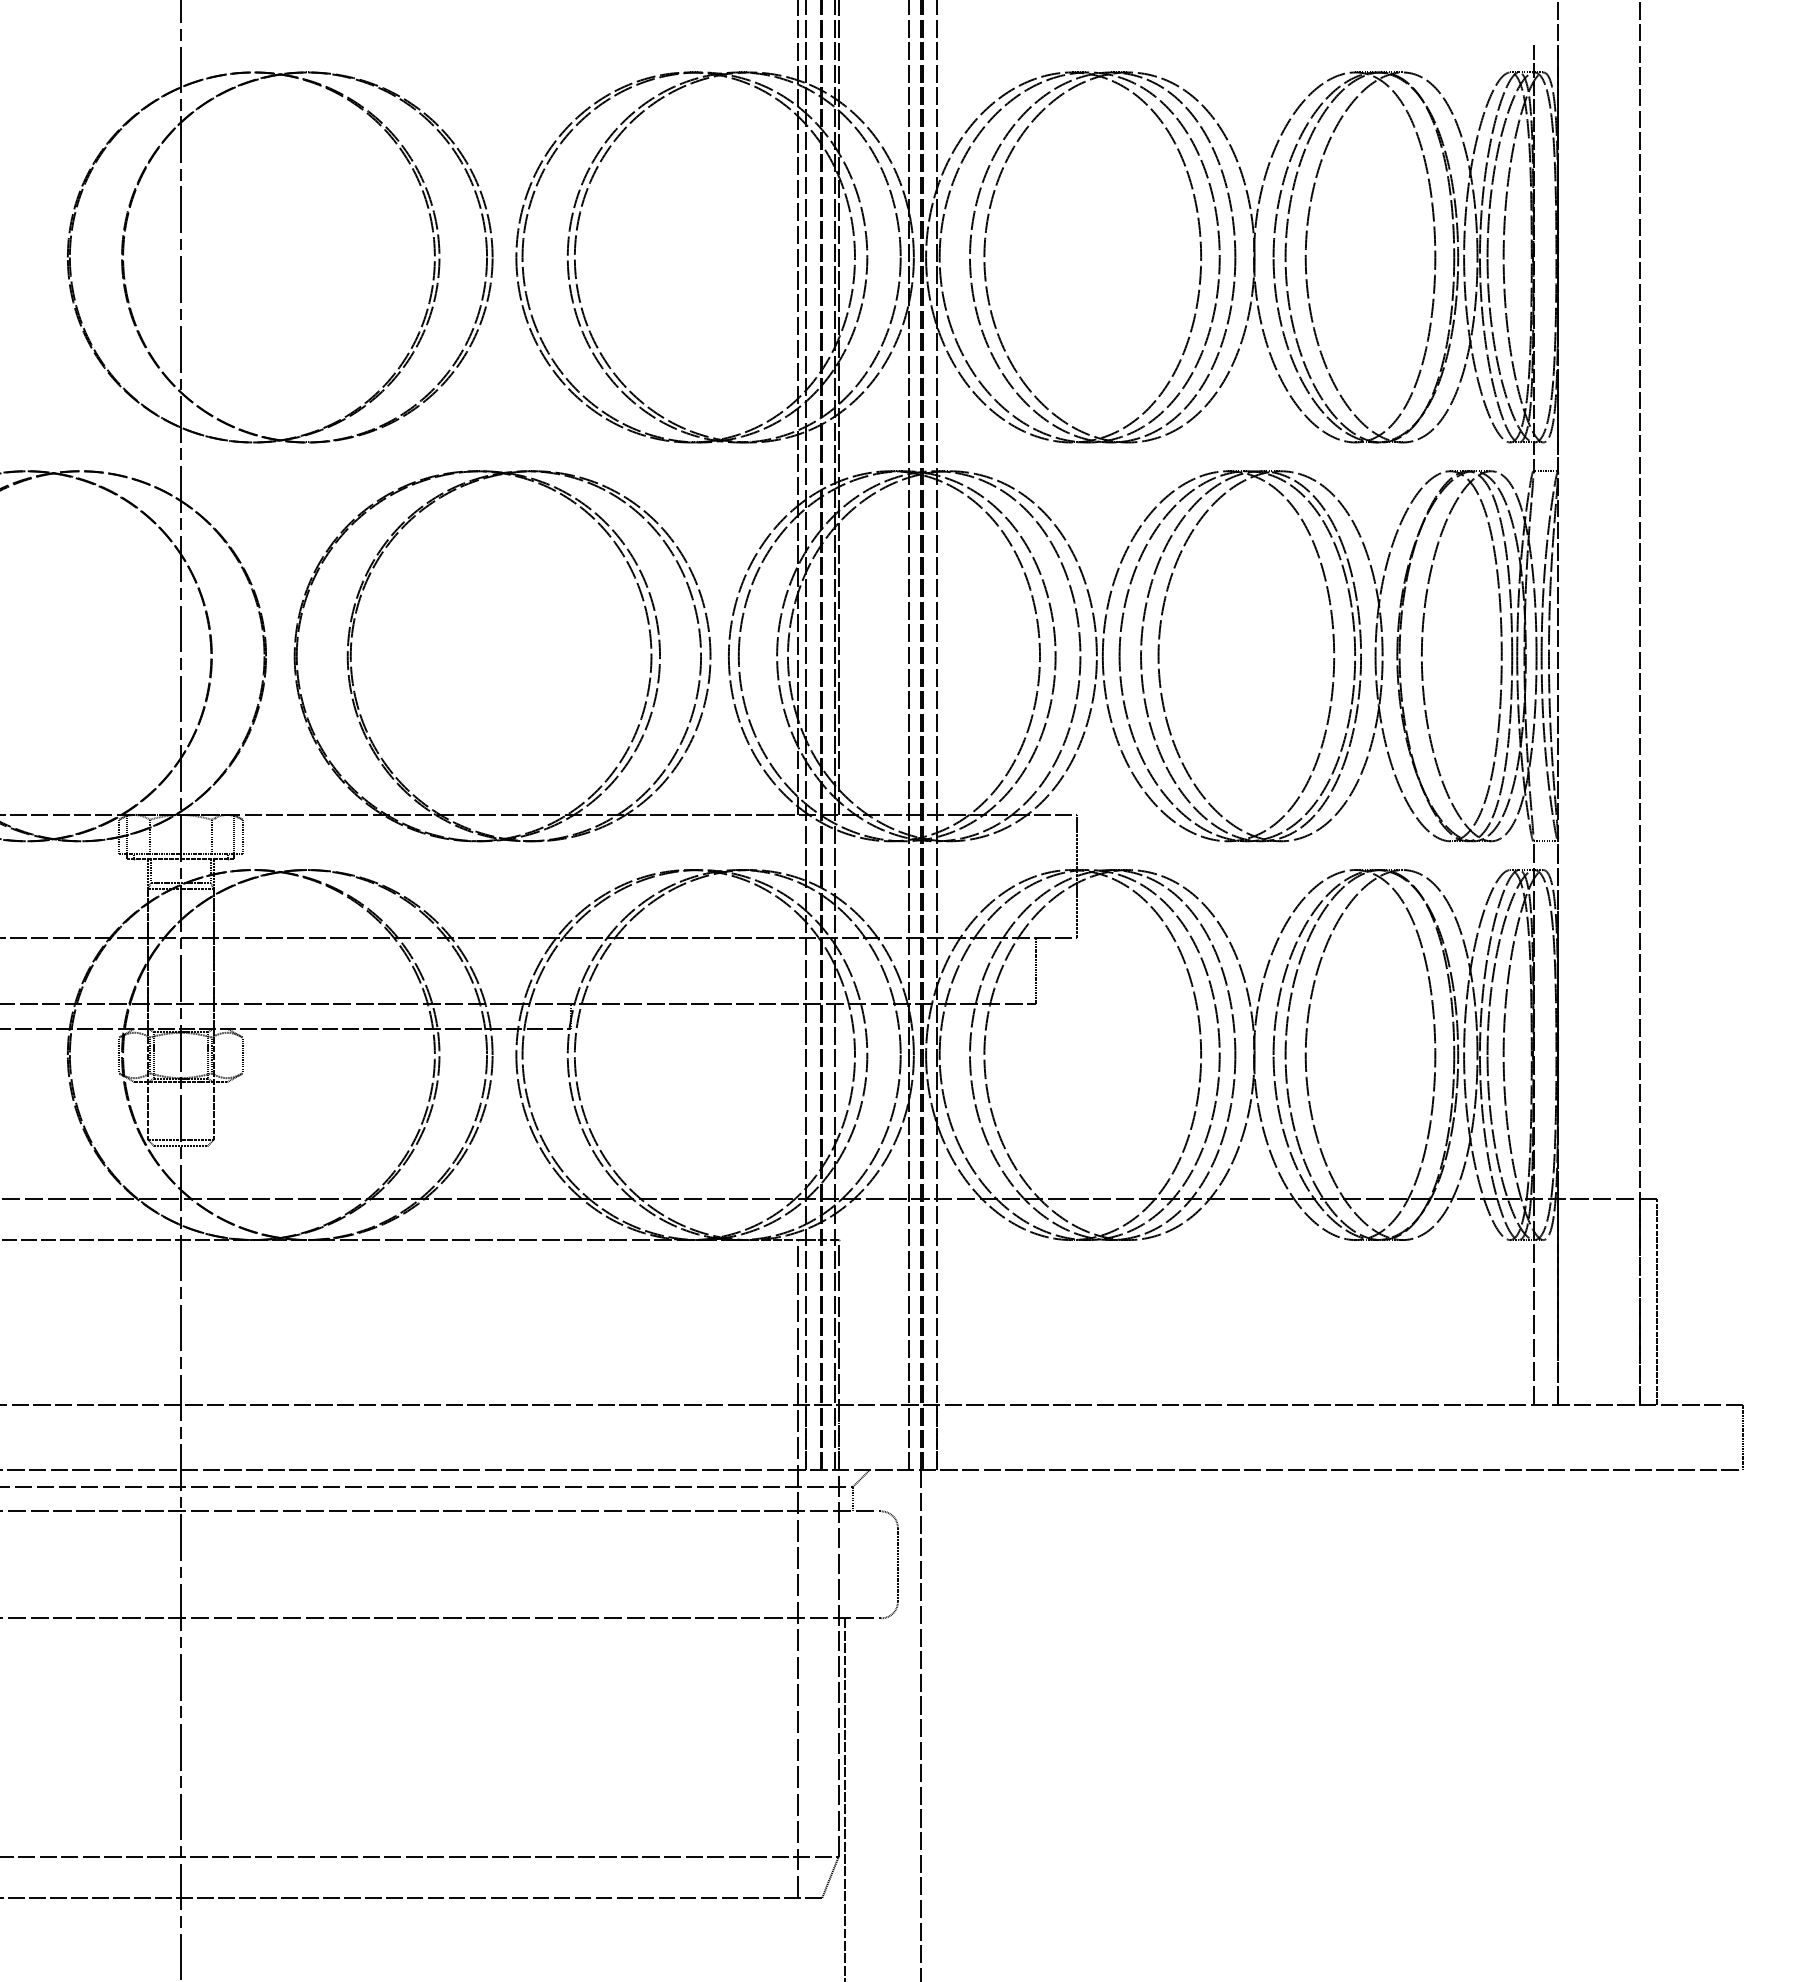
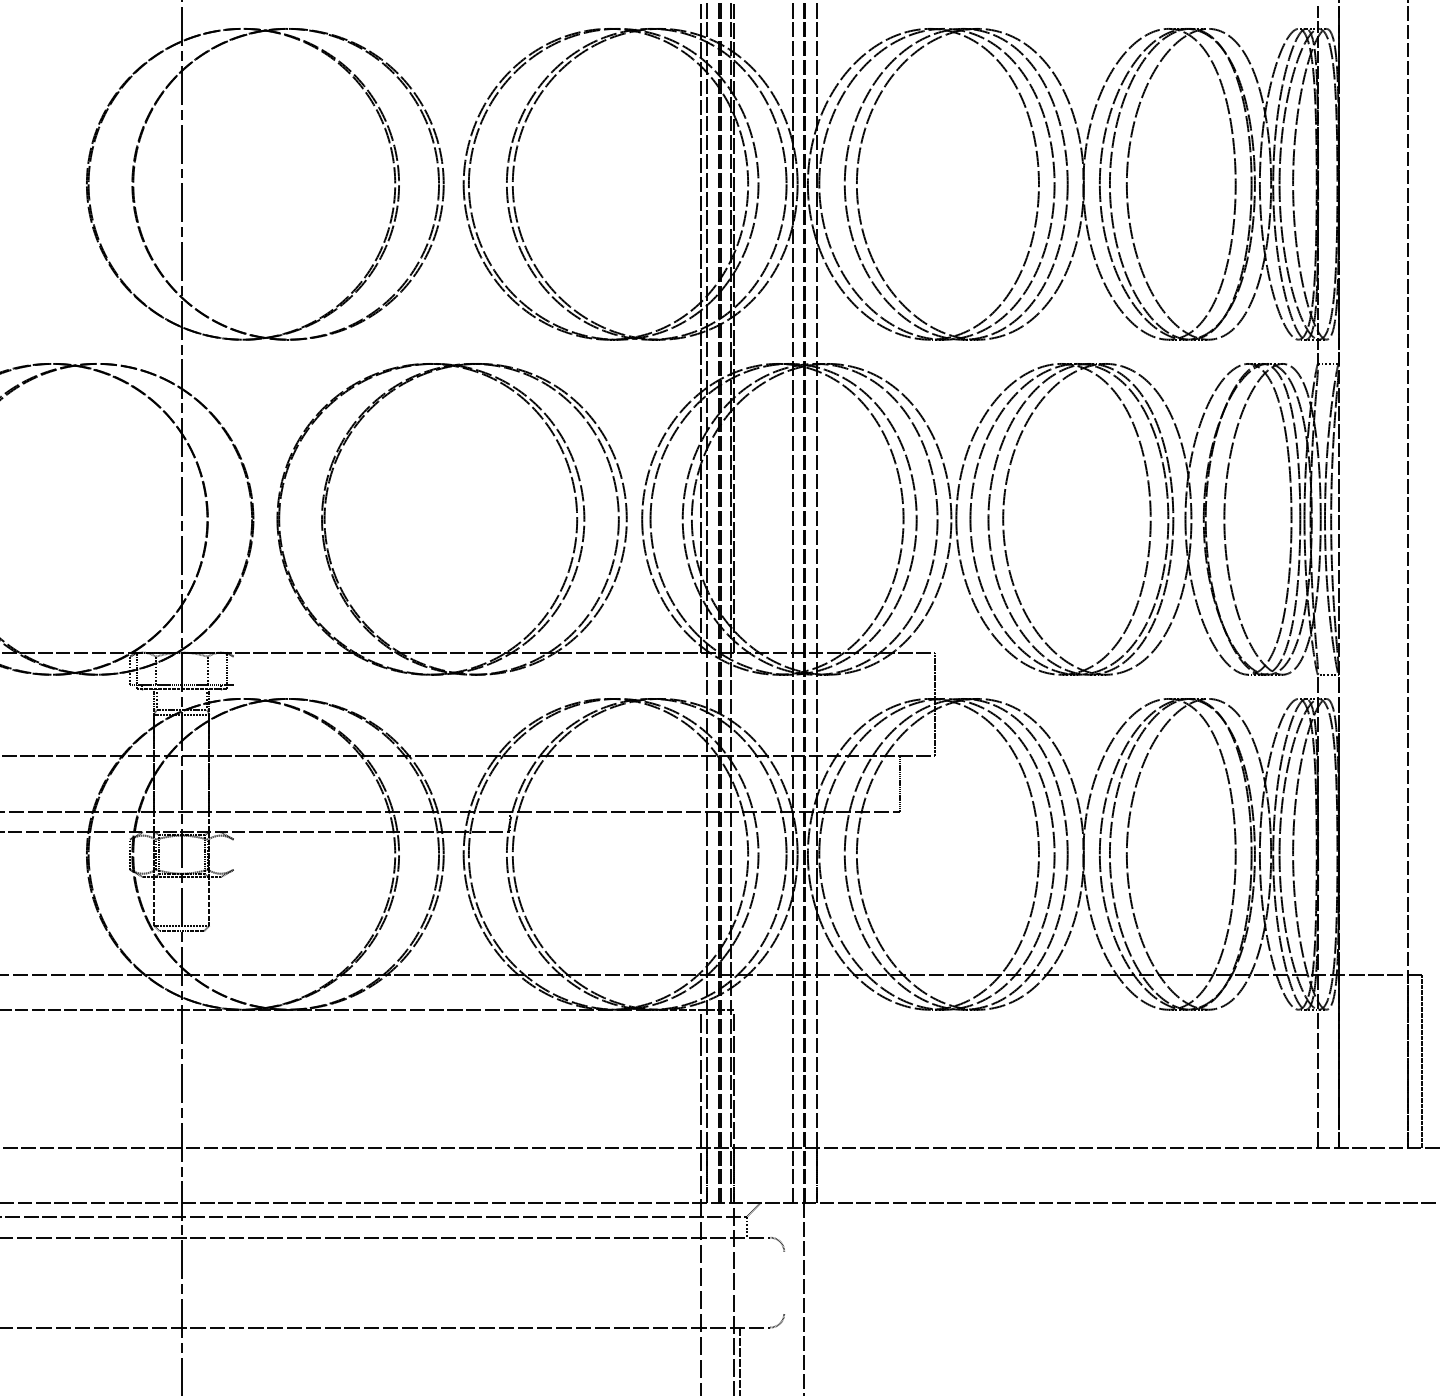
line: (242, 836) -> (233, 670), removed
line: (242, 1055) -> (233, 854), removed
line: (897, 1564) -> (783, 1282), removed

